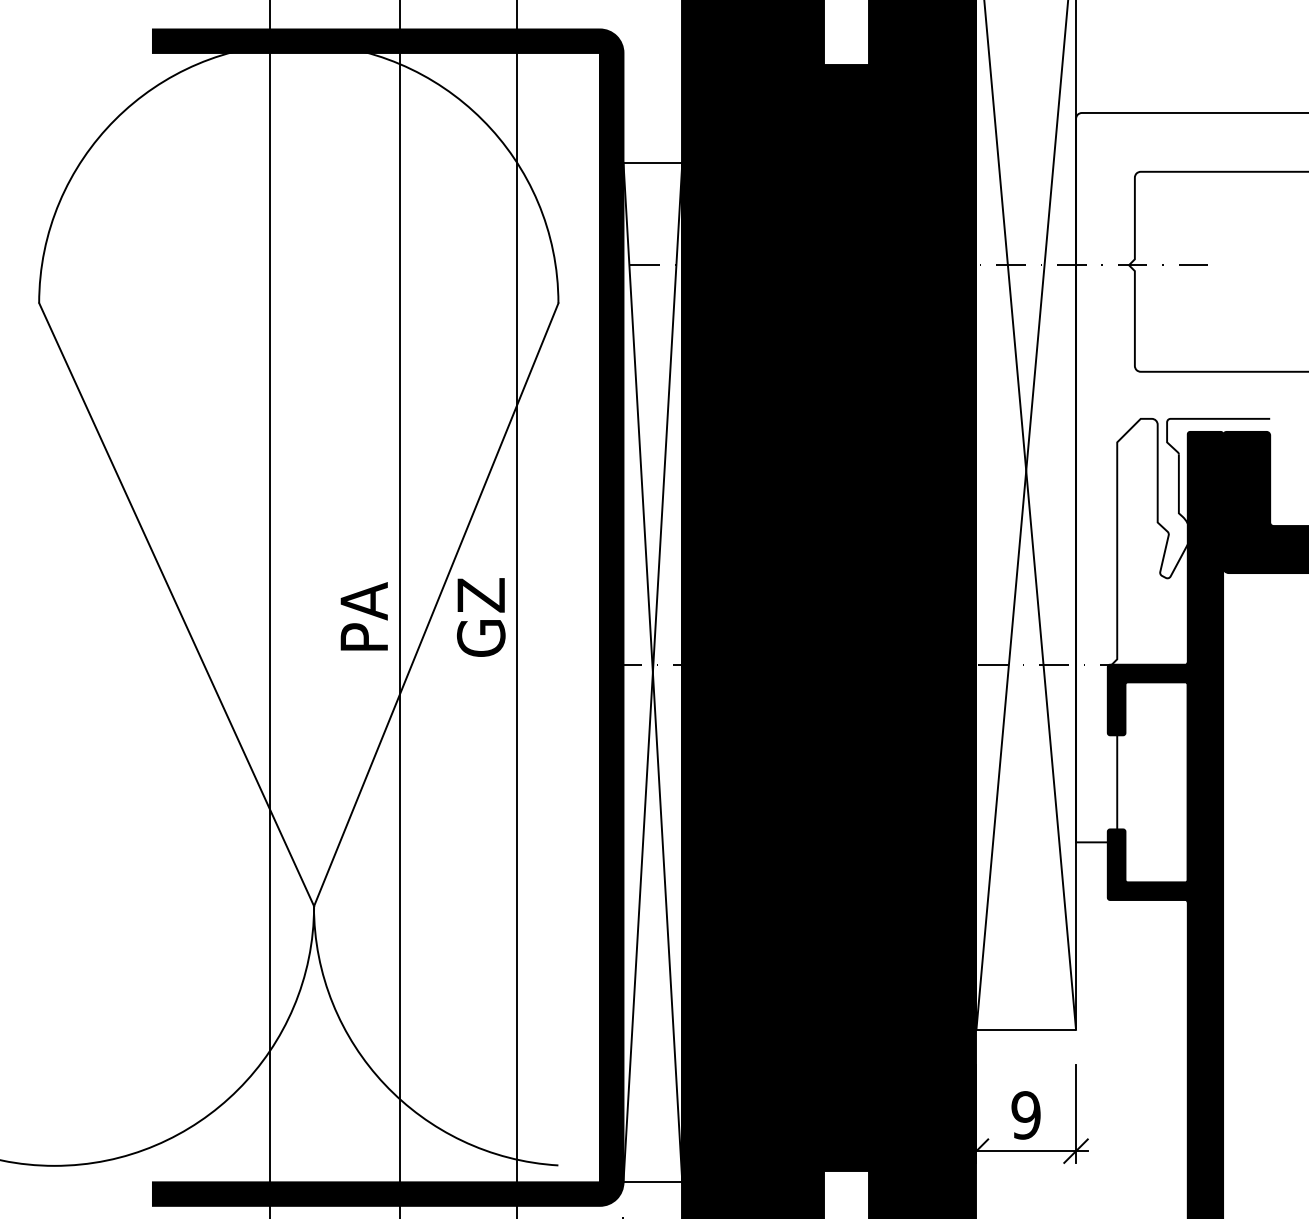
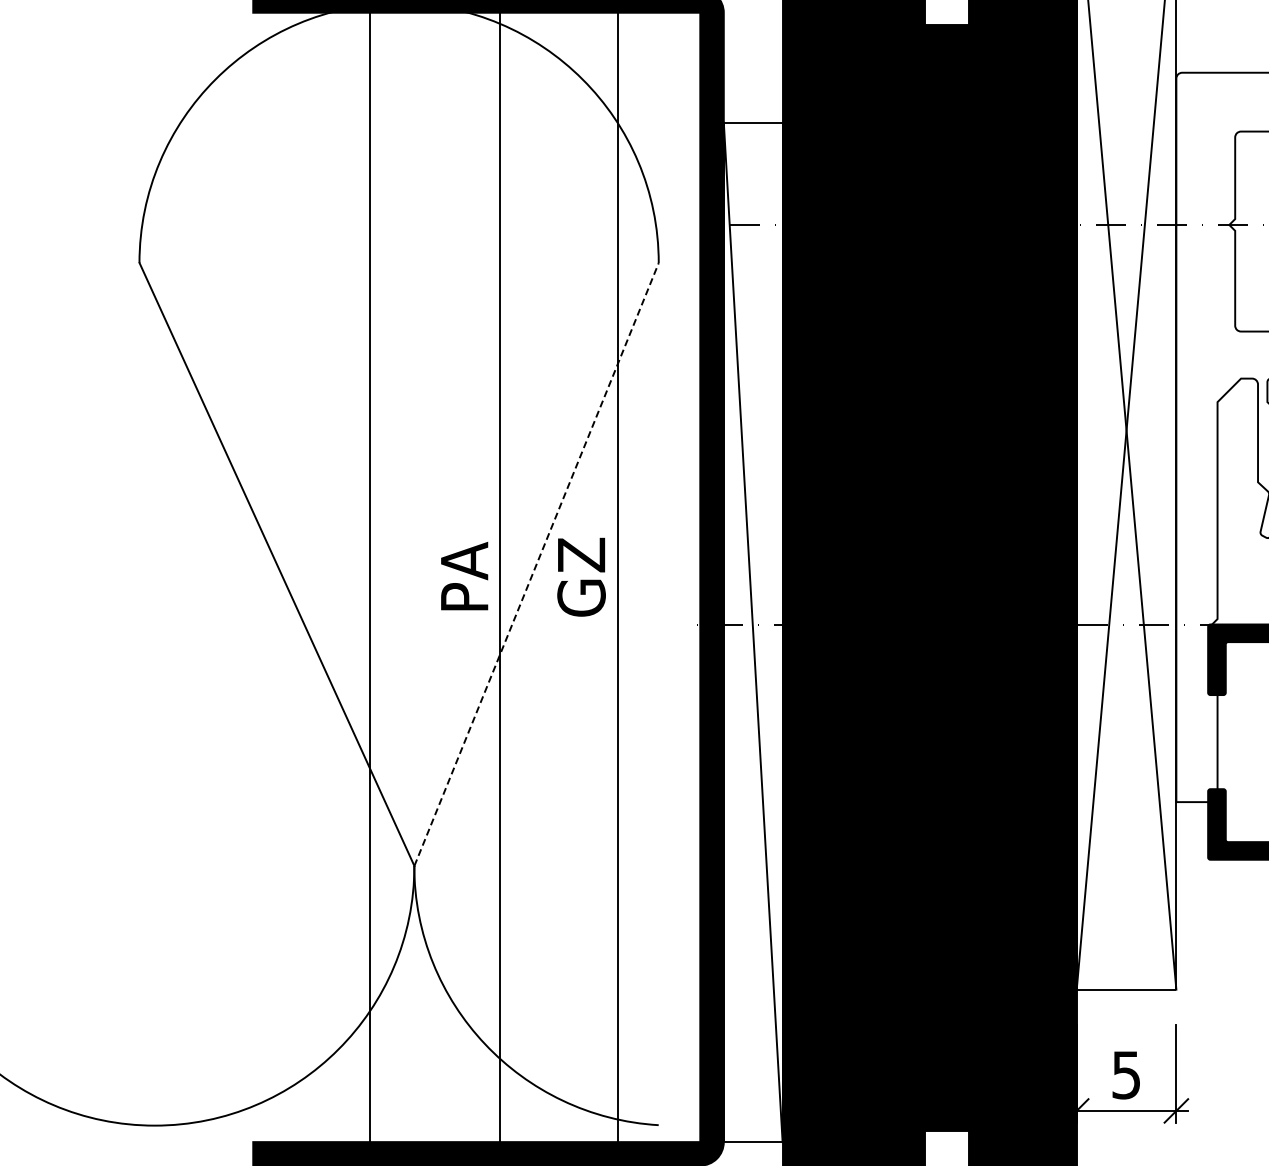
line: (436, 604) -> (536, 564), solid -> dashed
line: (652, 672) -> (752, 632), removed
text: (1025, 1115) -> (1125, 1075), 9 -> 5

